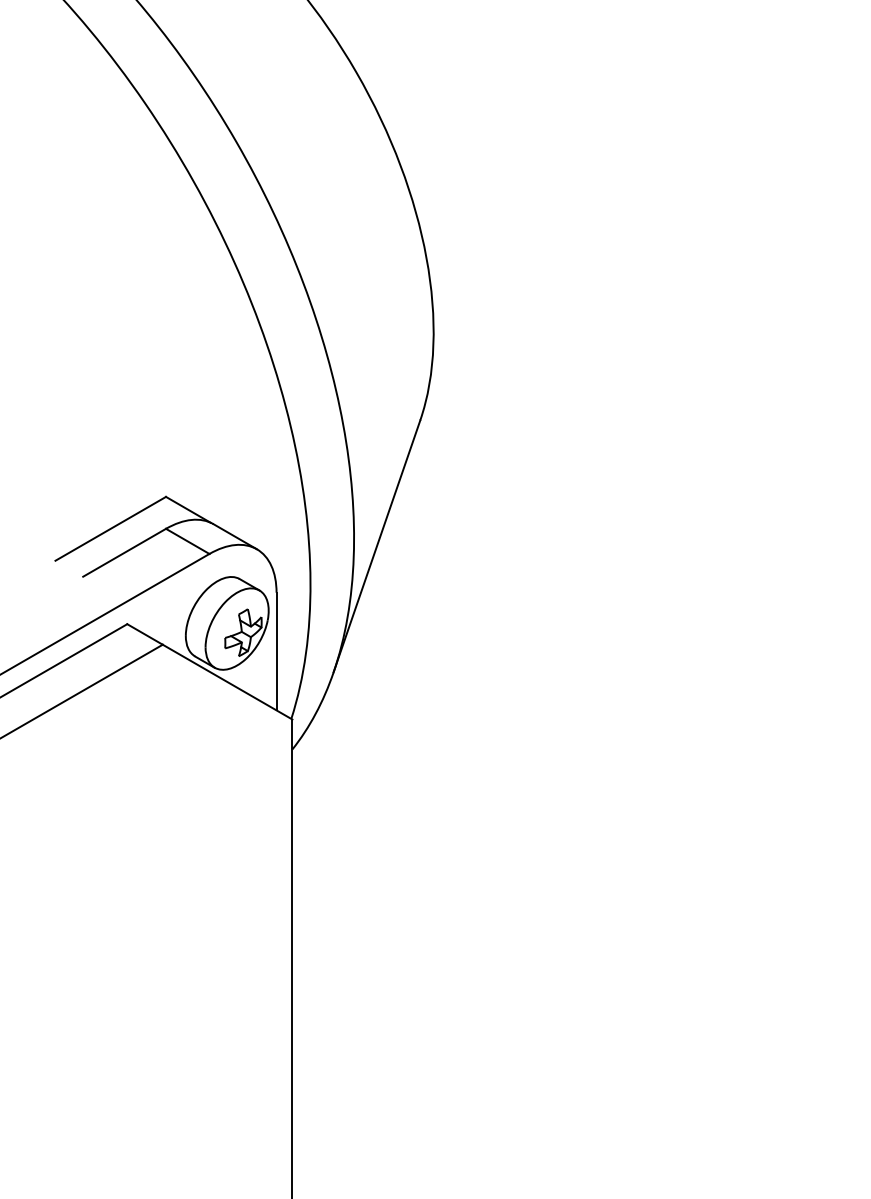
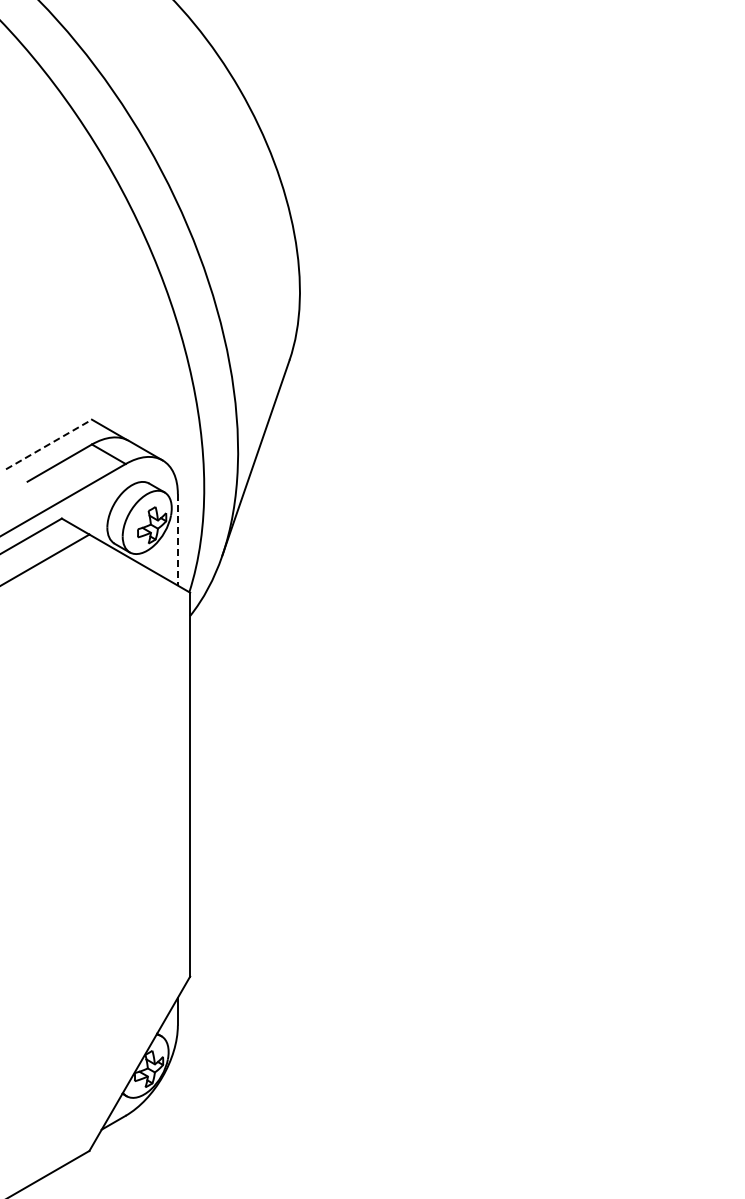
line: (111, 528) -> (49, 444), solid -> dashed
line: (276, 651) -> (177, 539), solid -> dashed

